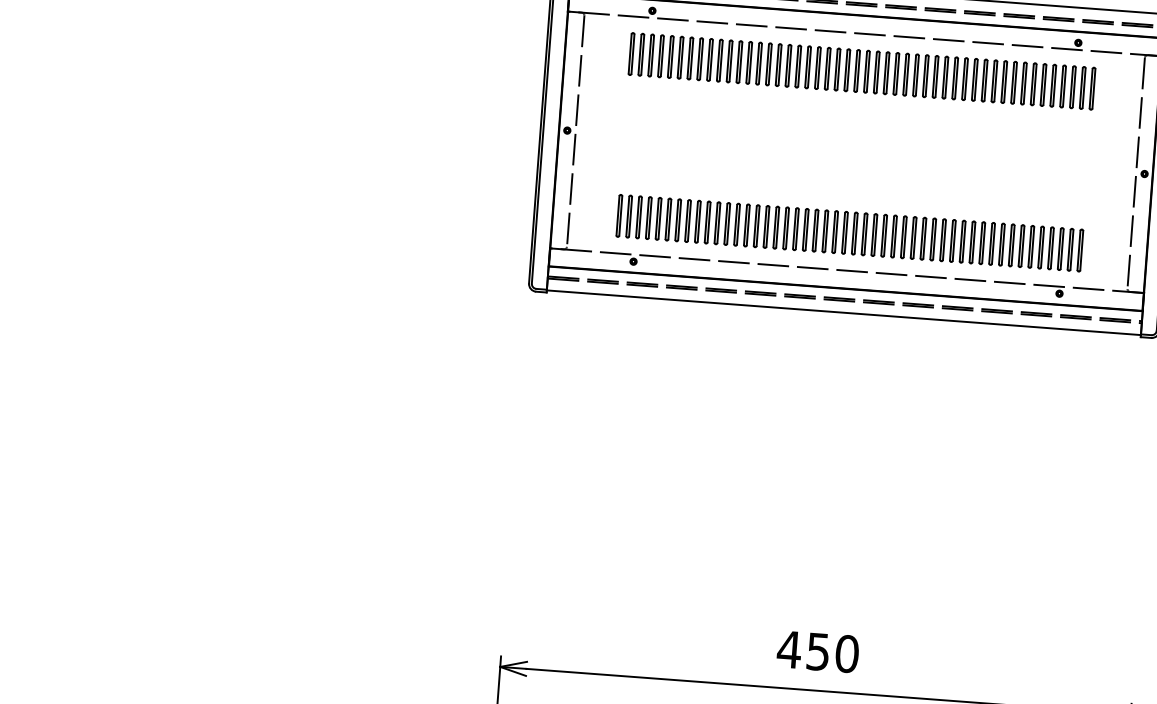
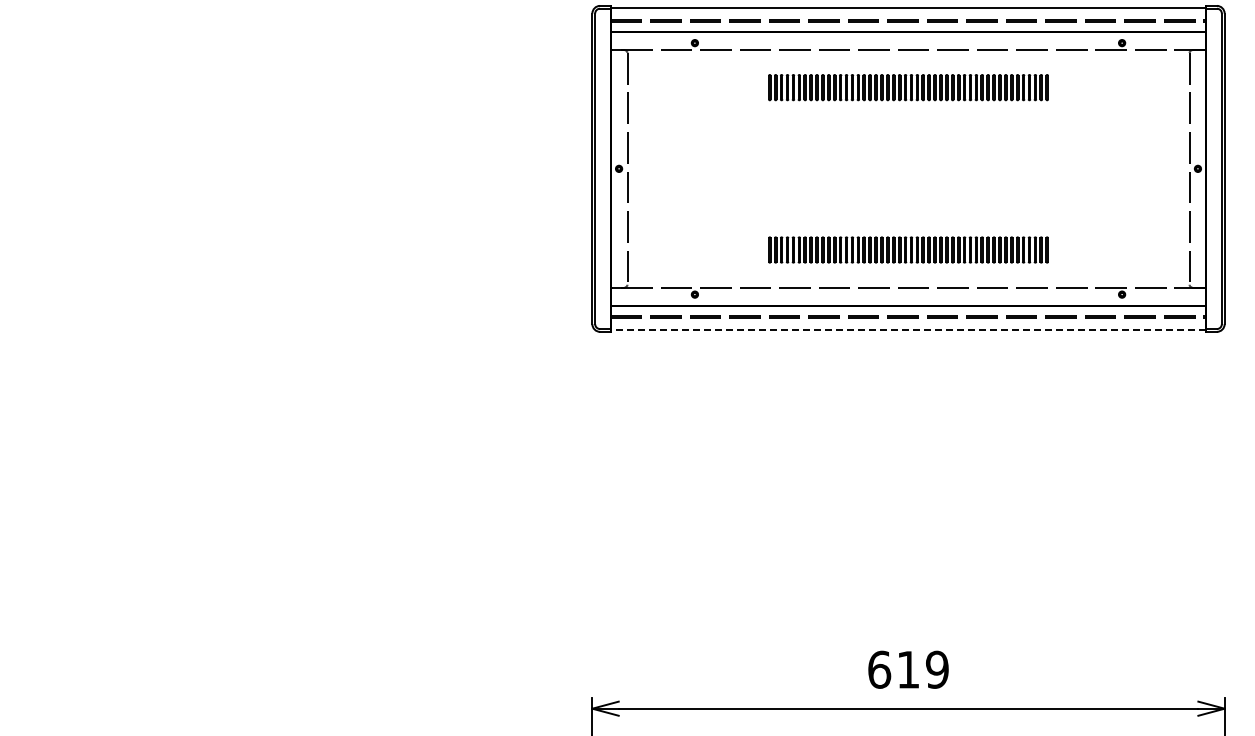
part: (862, 71) -> (908, 87), size x0.6
part: (849, 232) -> (908, 249), size x0.6
line: (843, 312) -> (908, 329), solid -> dashed
text: (817, 651) -> (907, 669), 450 -> 619

